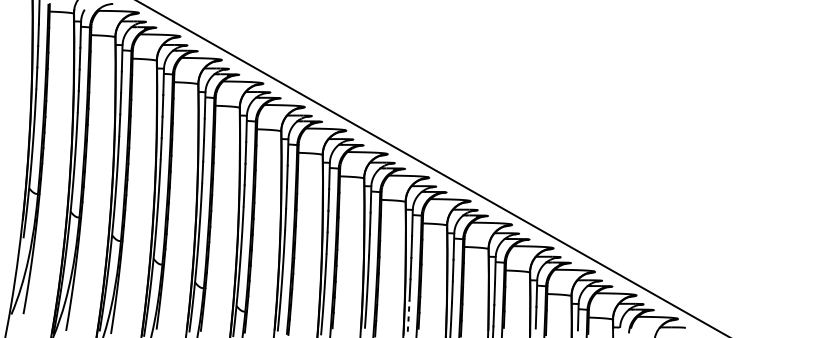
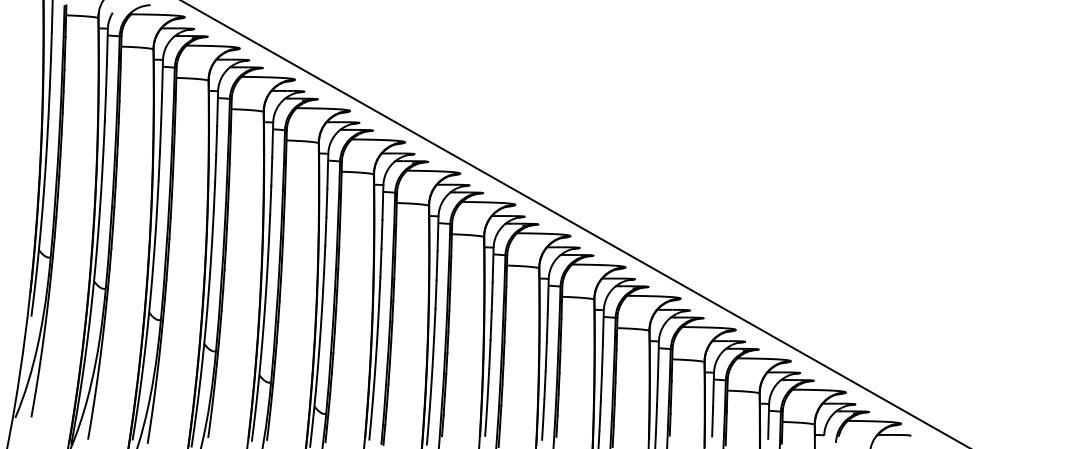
line: (408, 316) -> (543, 420), dashed -> solid

